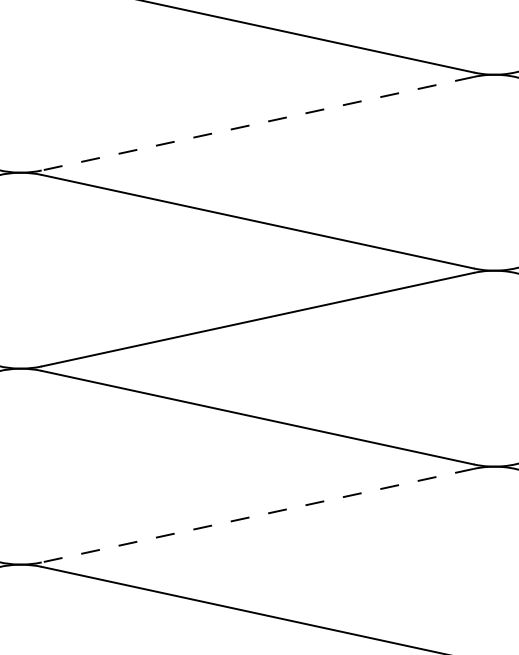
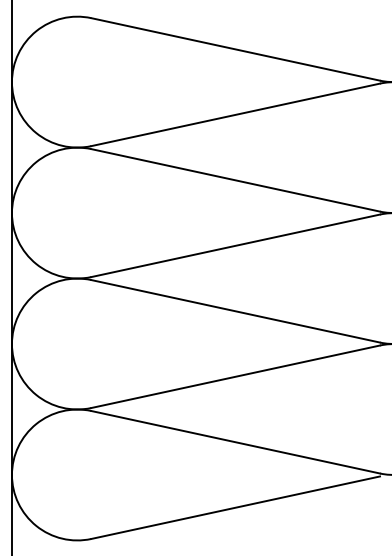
line: (257, 123) -> (235, 114), dashed -> solid
line: (257, 515) -> (235, 376), dashed -> solid

